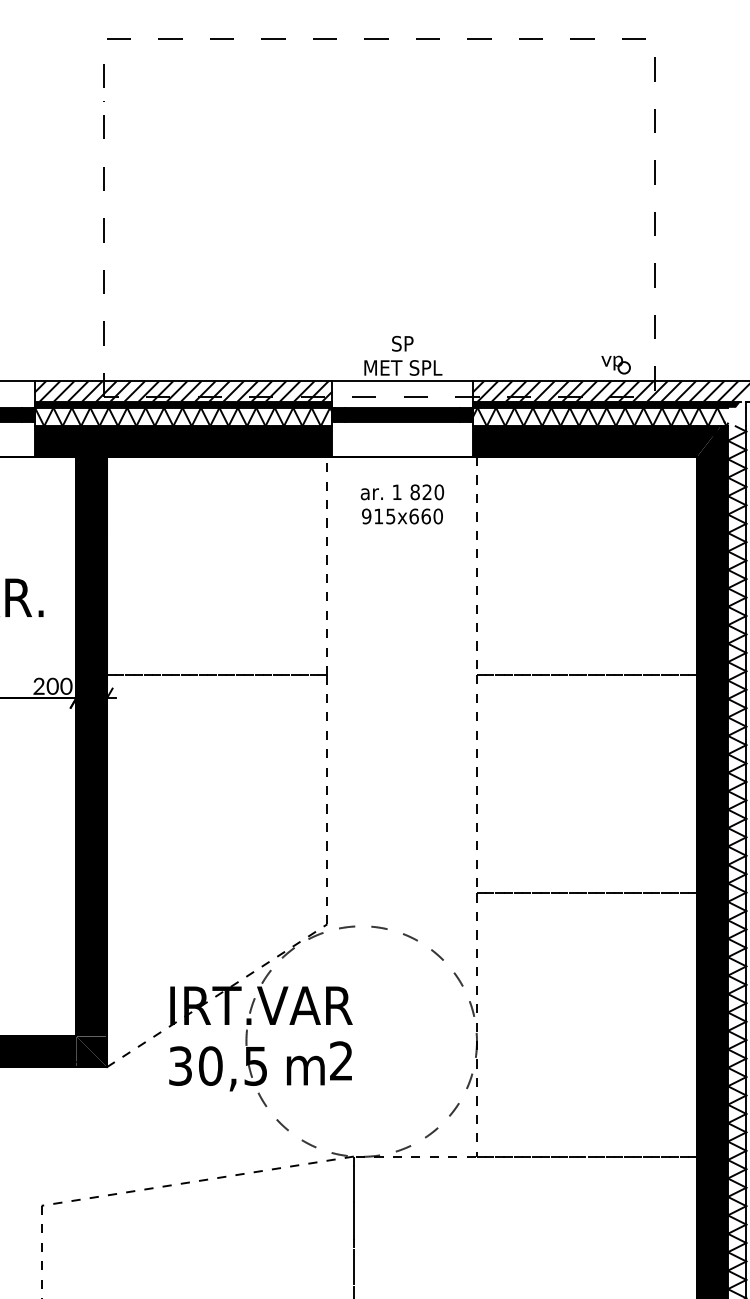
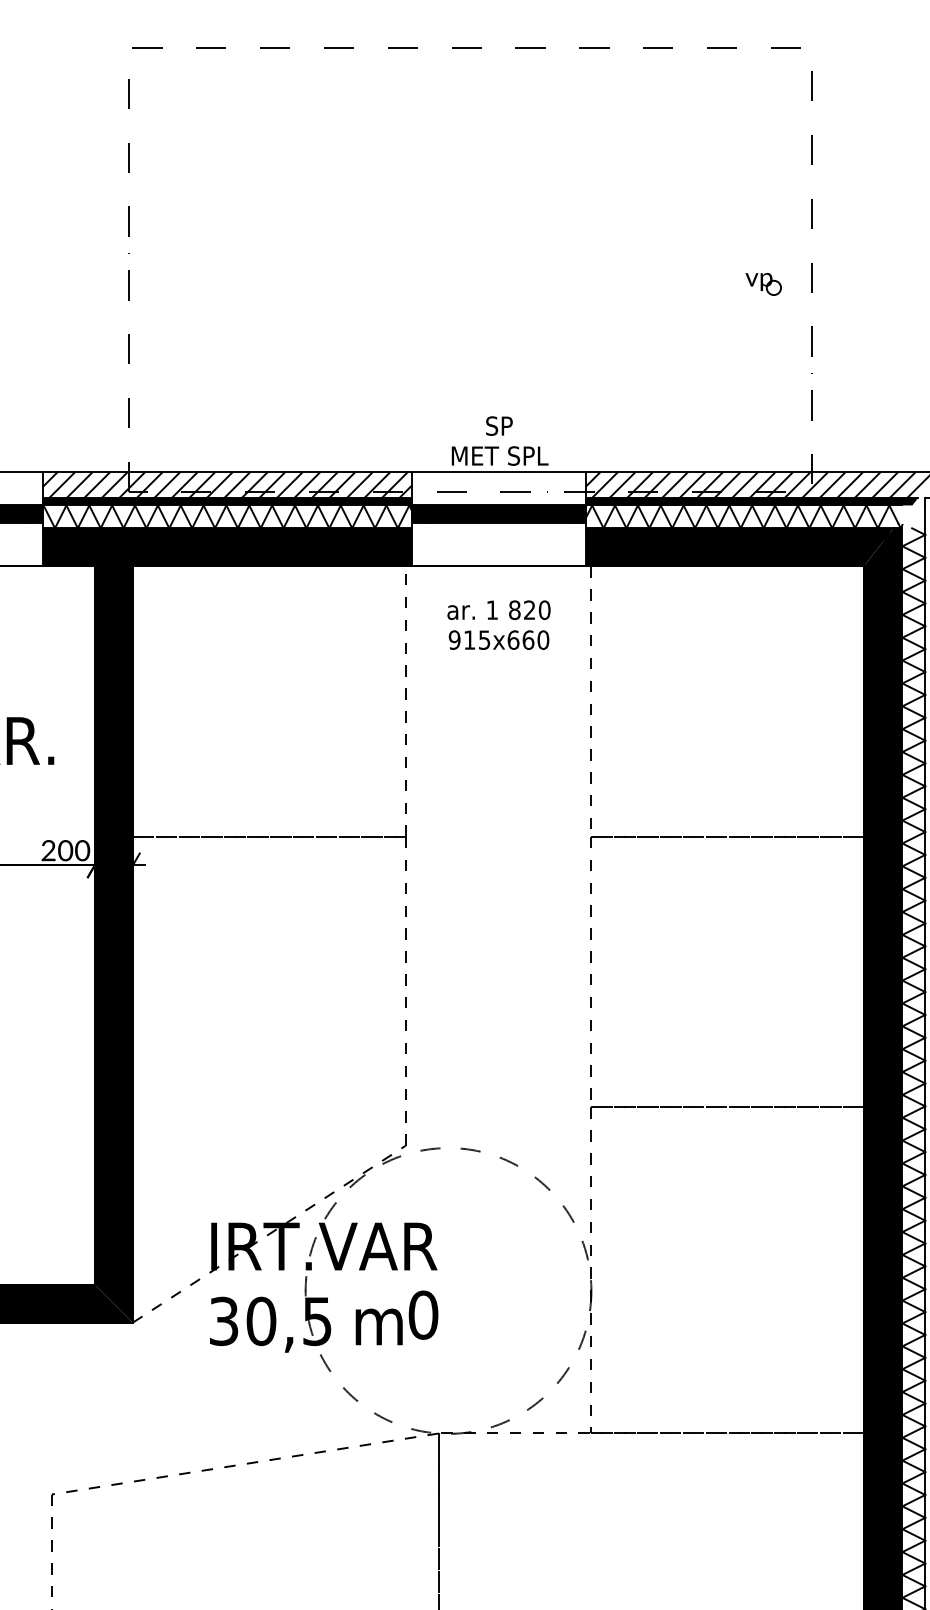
part: (615, 365) -> (763, 284), moved
text: (341, 1060) -> (423, 1314), 2 -> 0

